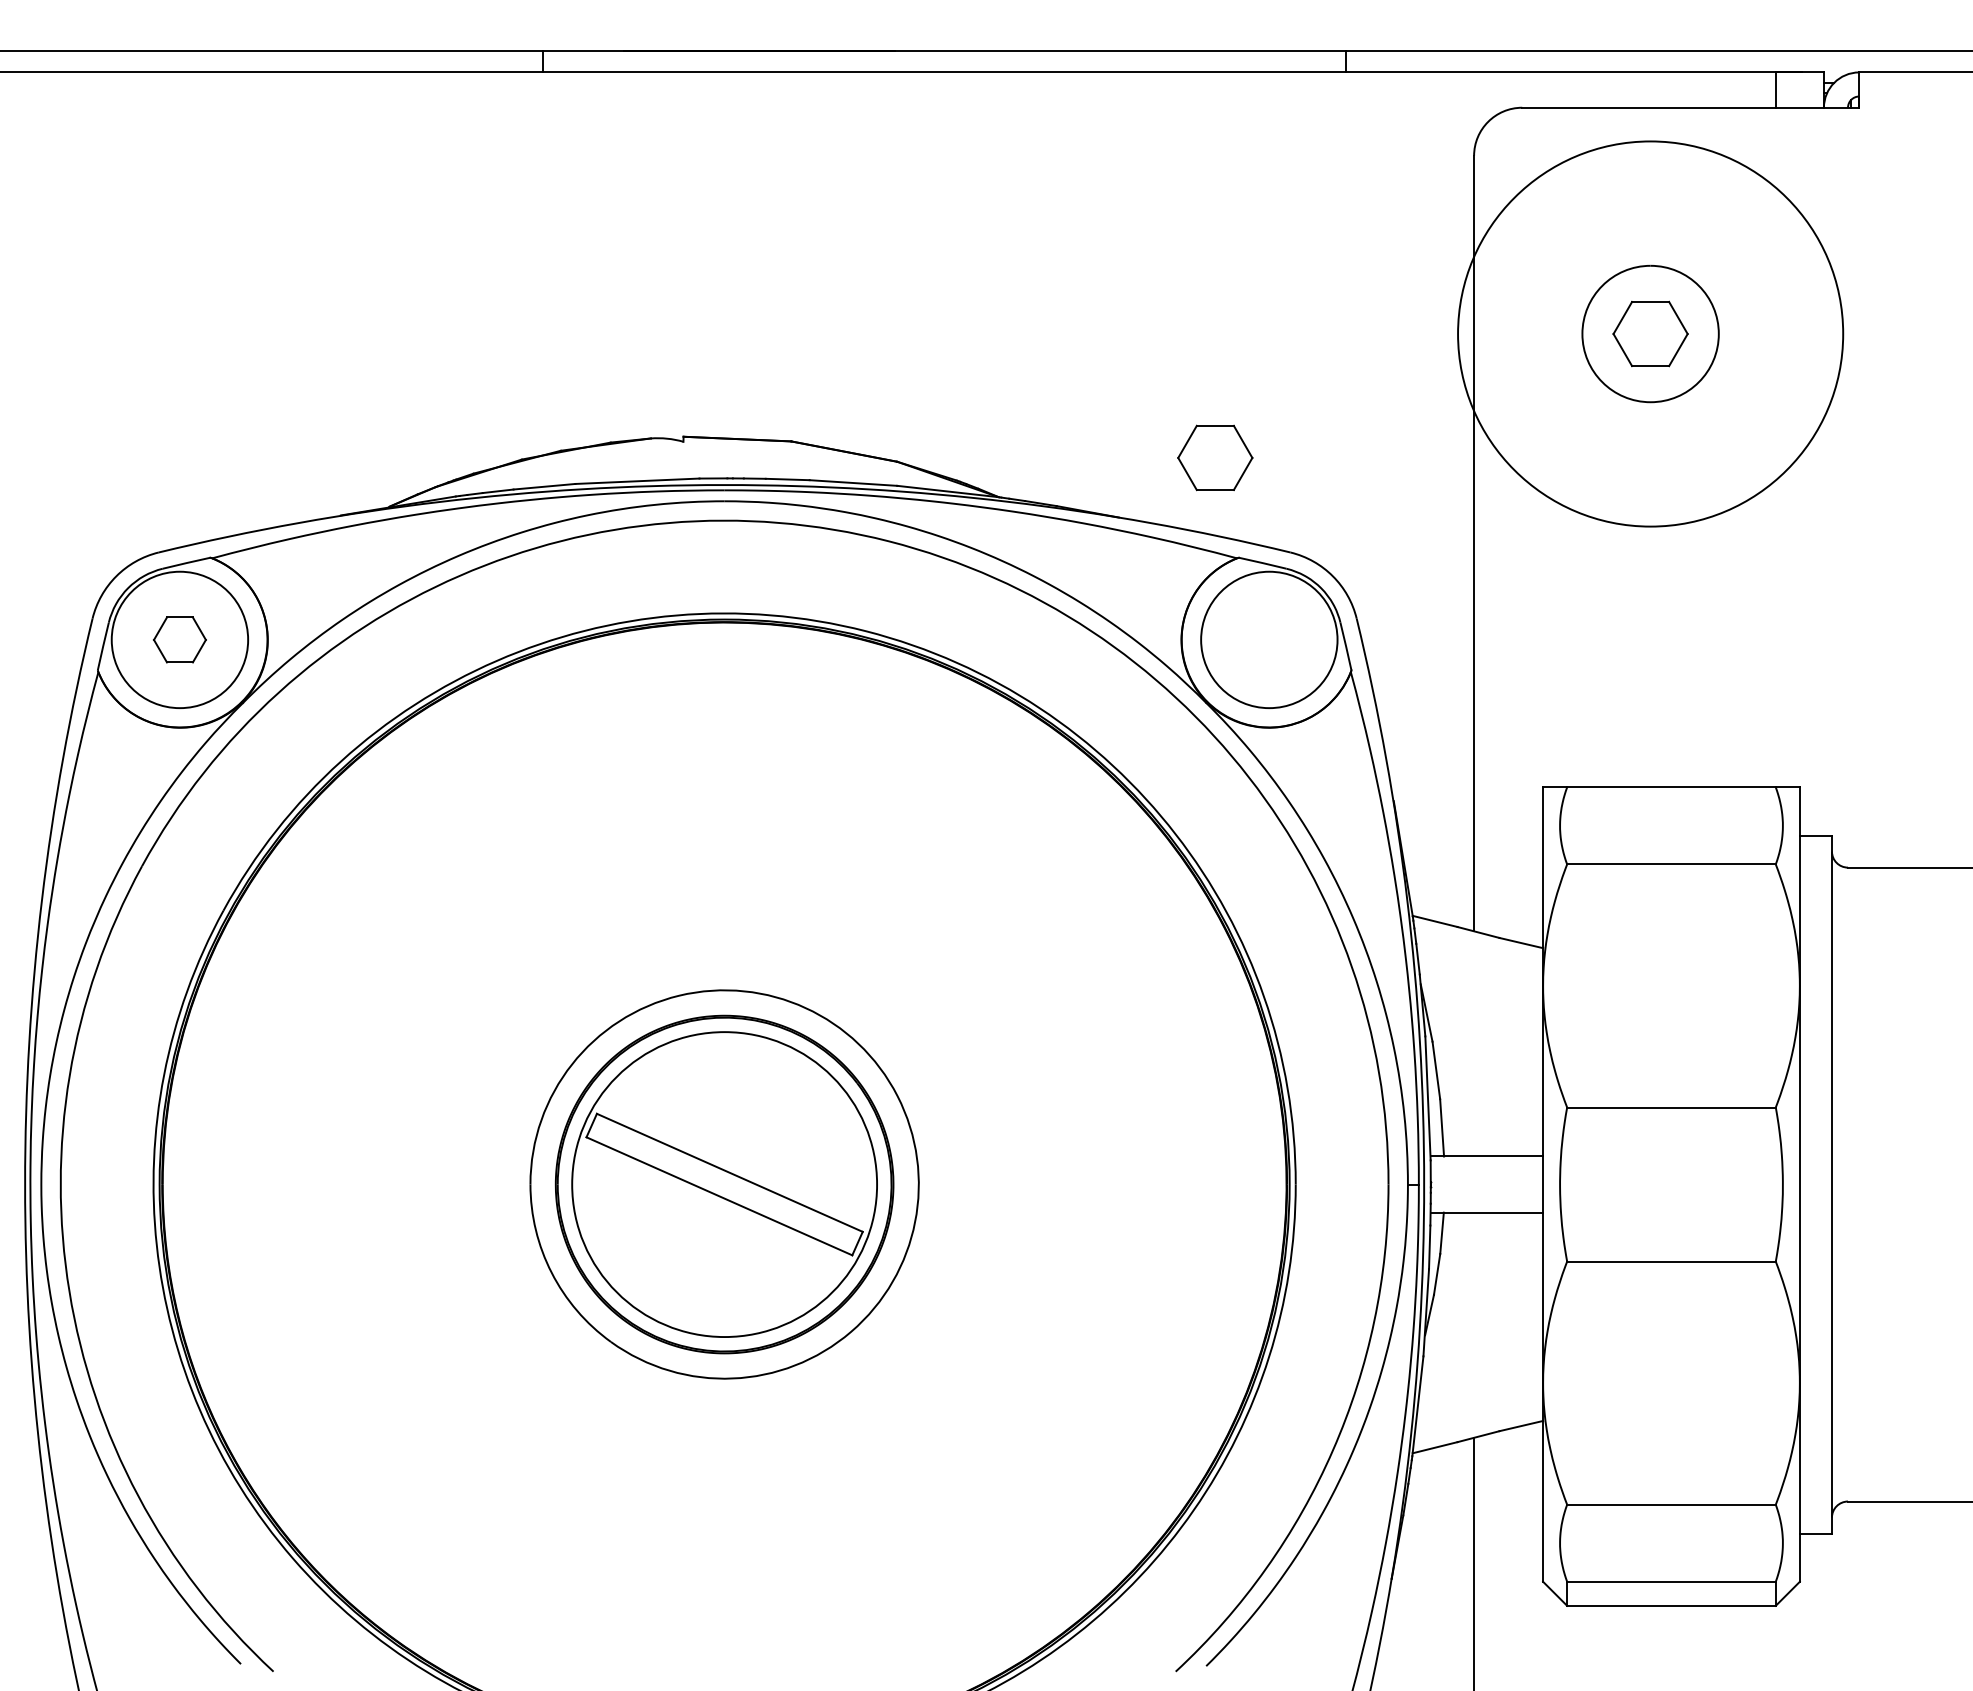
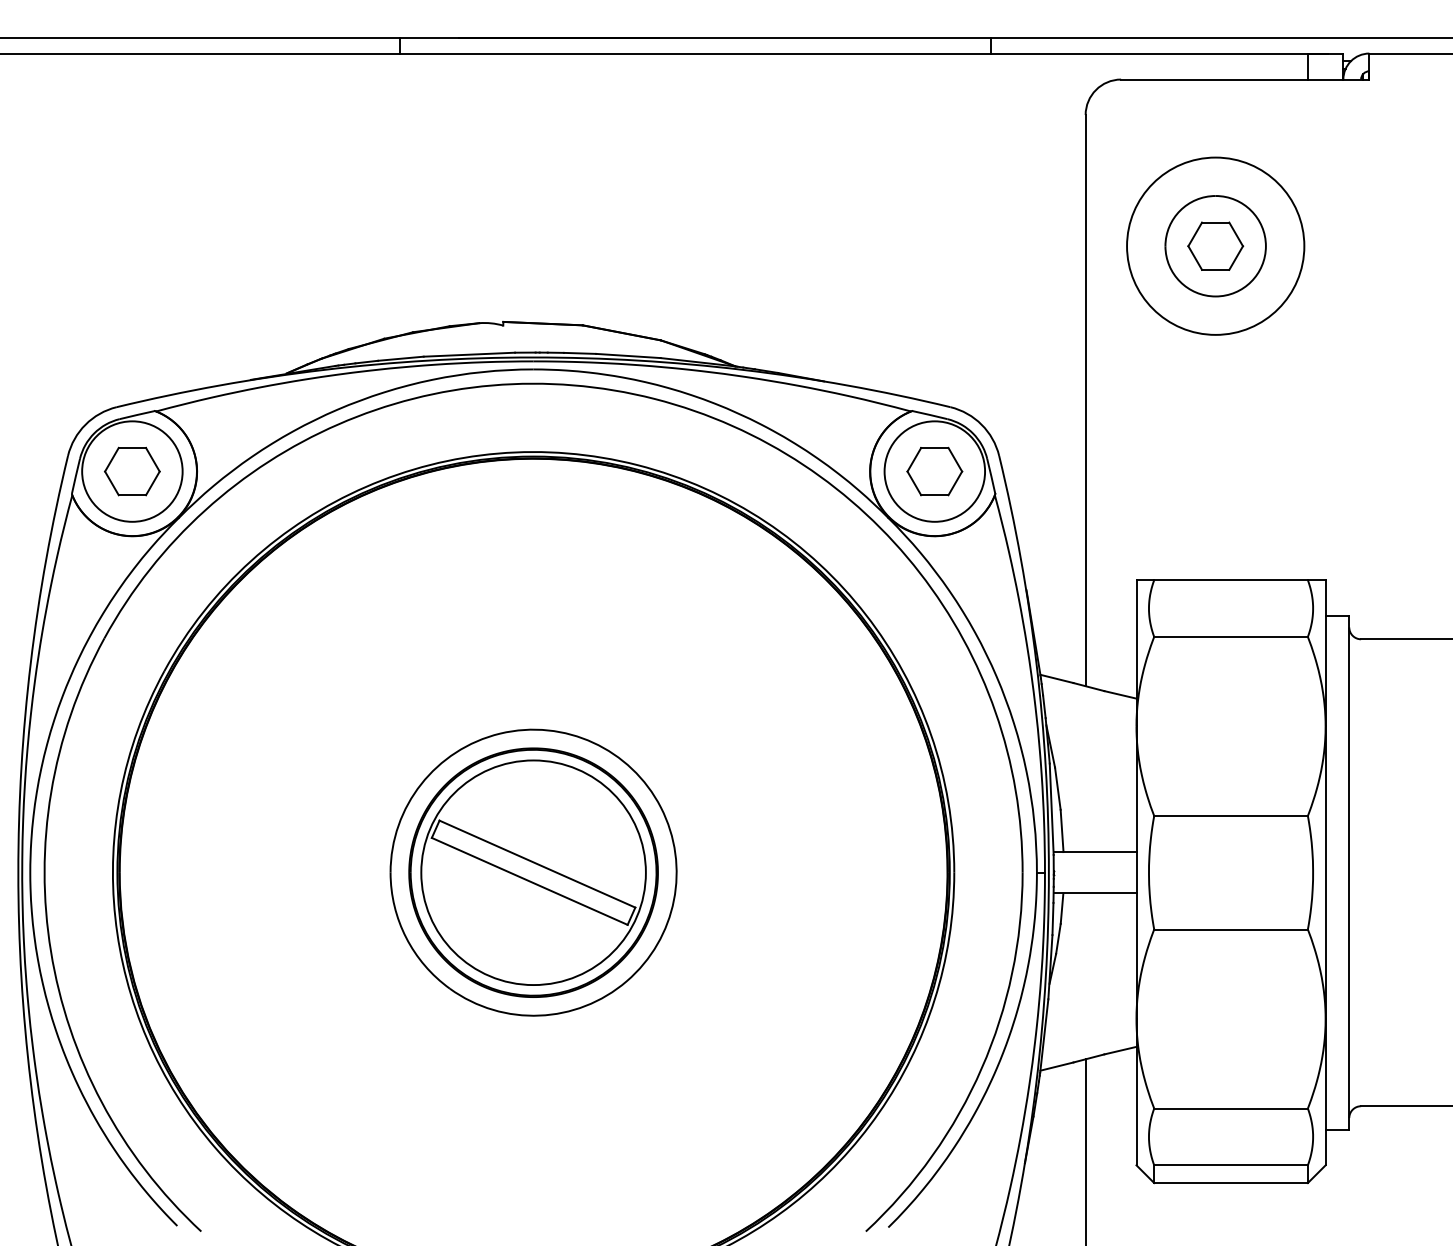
circle: (1650, 333) -> (1215, 245), size x0.62
part: (1215, 457) -> (934, 471), moved
part: (179, 639) -> (132, 471), size x1.43

